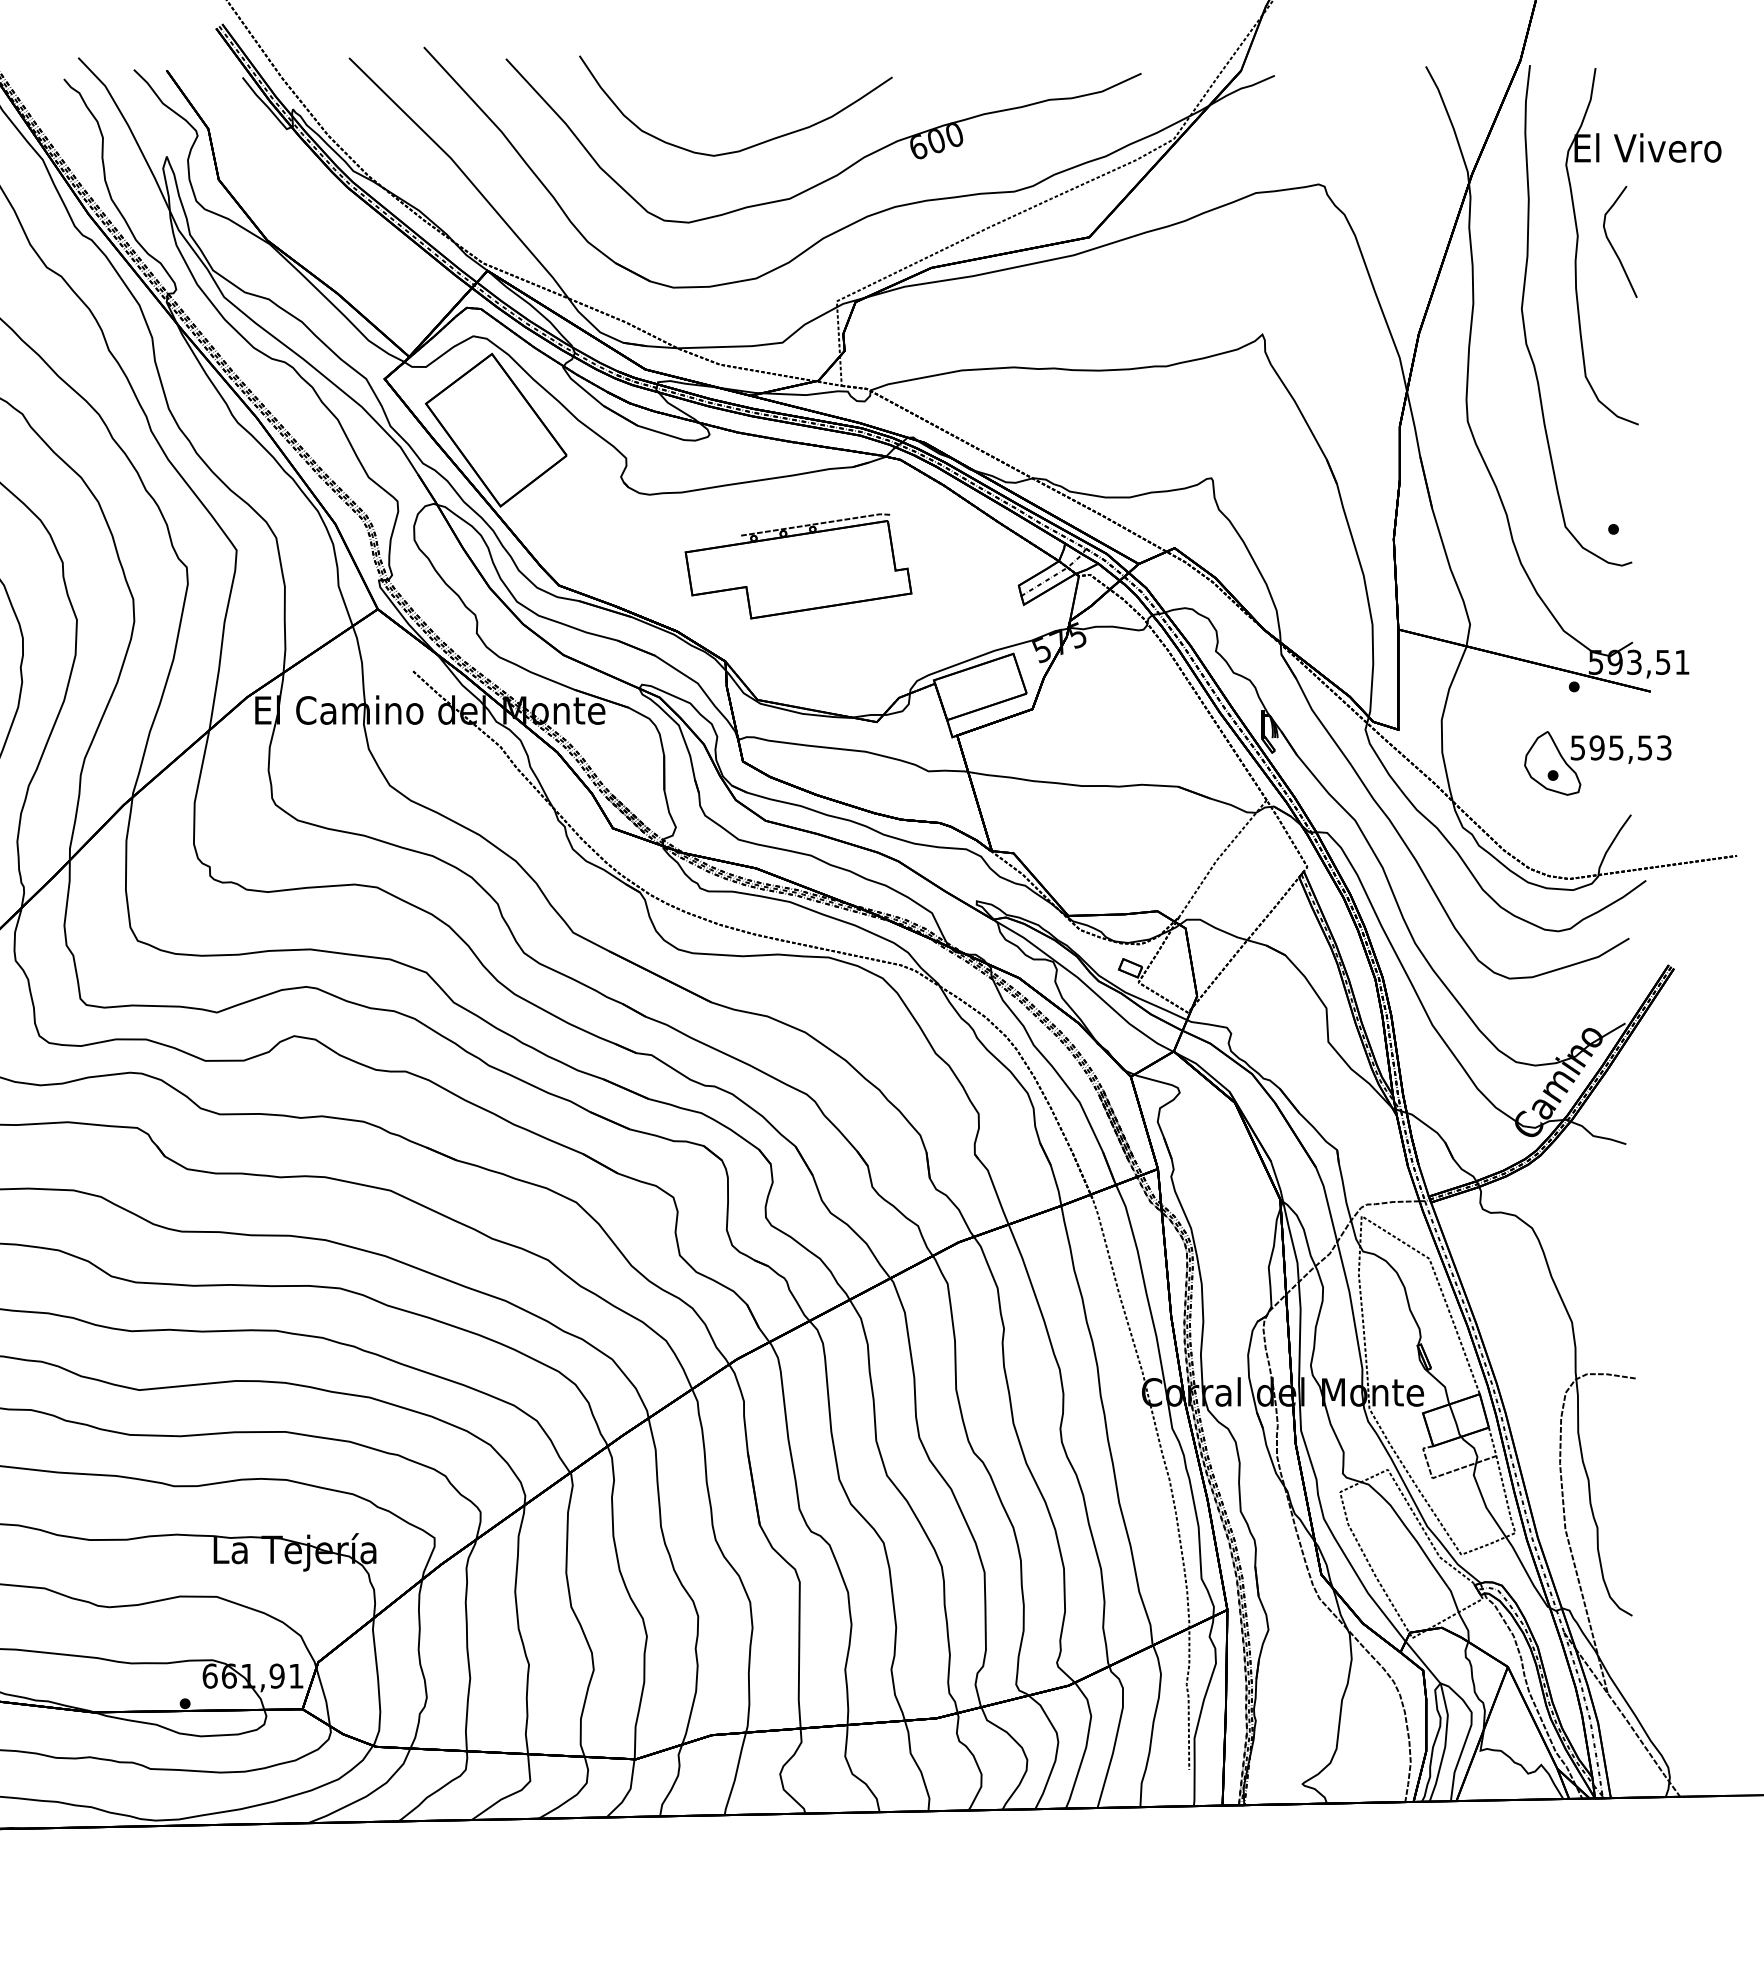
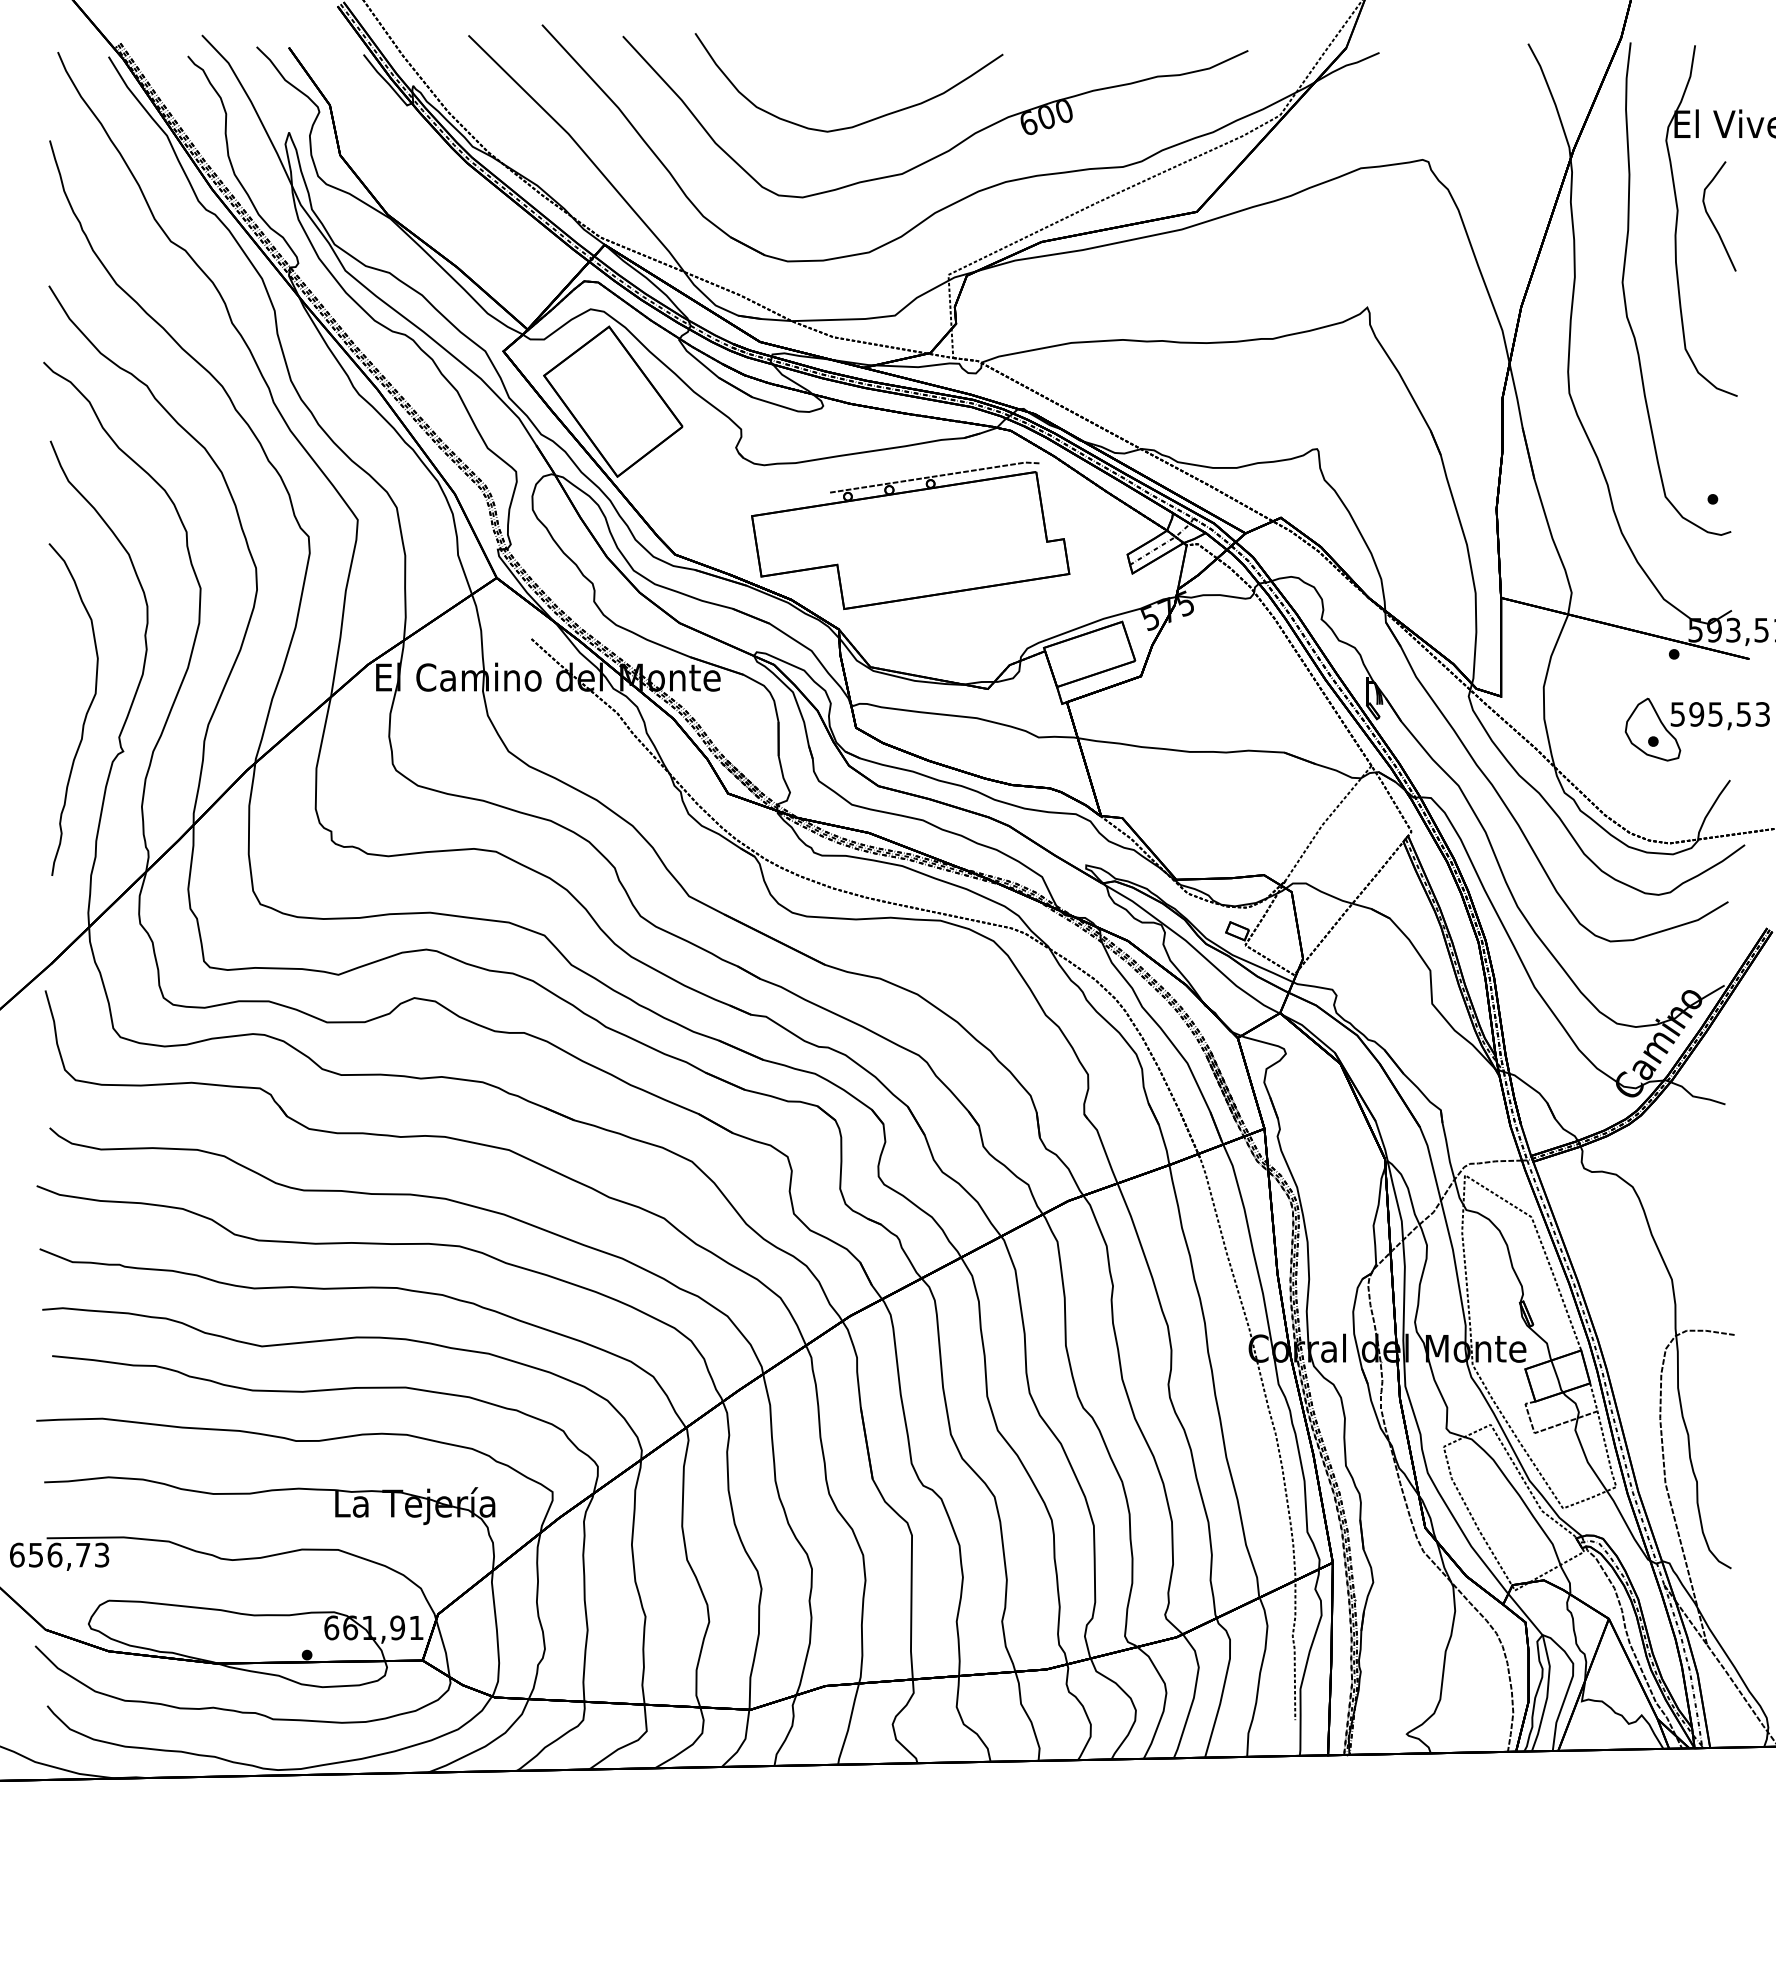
part: (798, 566) -> (910, 535), size x1.43

